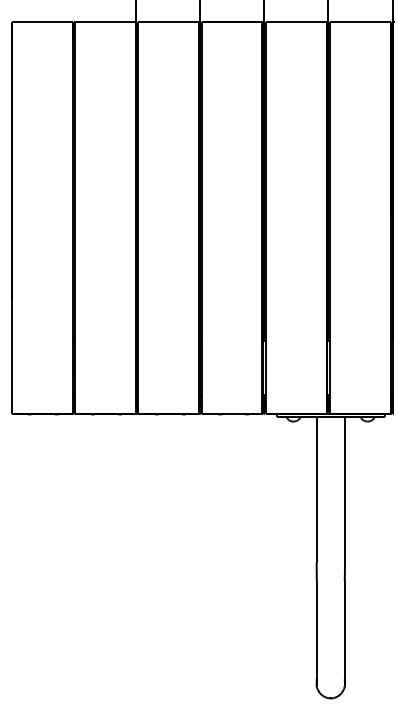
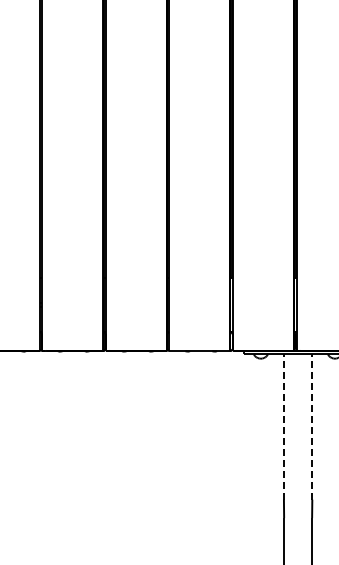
line: (316, 489) -> (283, 426), solid -> dashed
line: (345, 489) -> (312, 426), solid -> dashed

